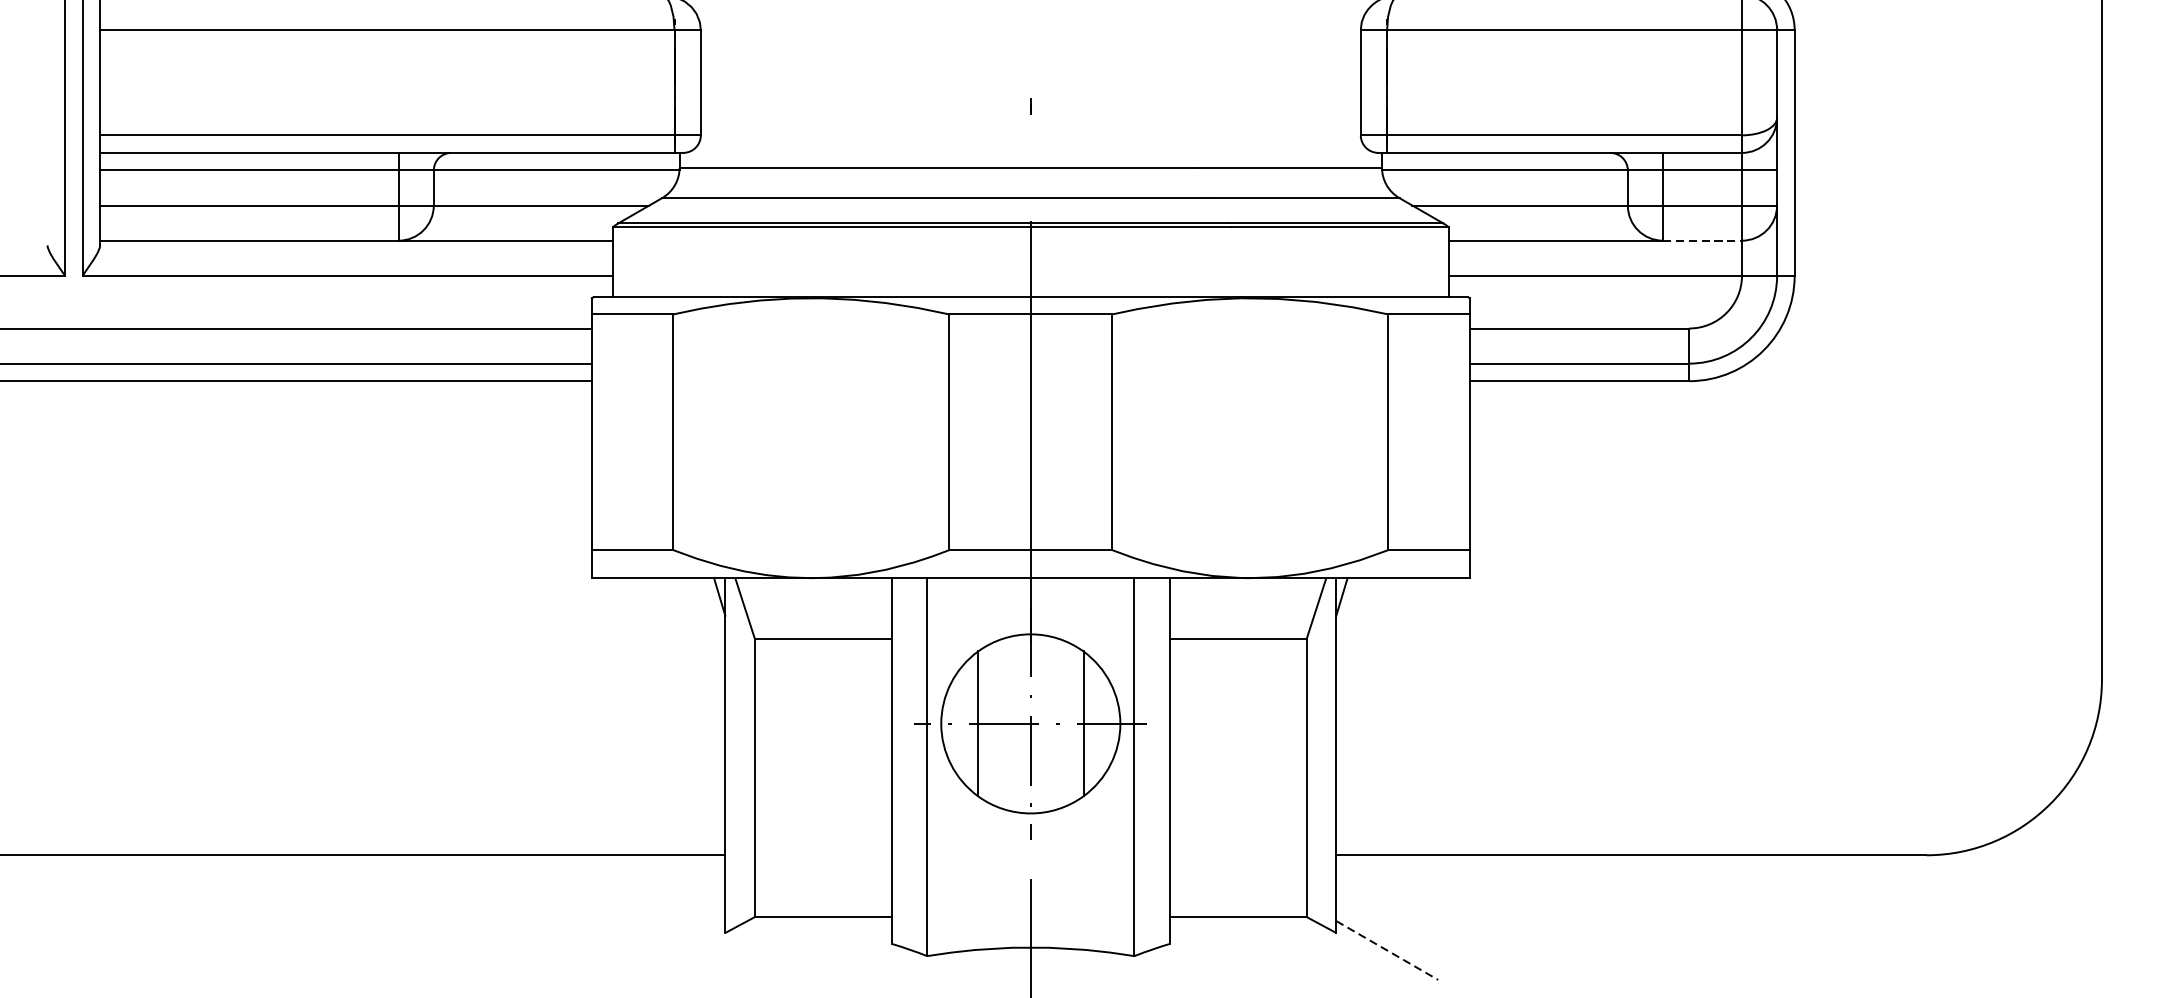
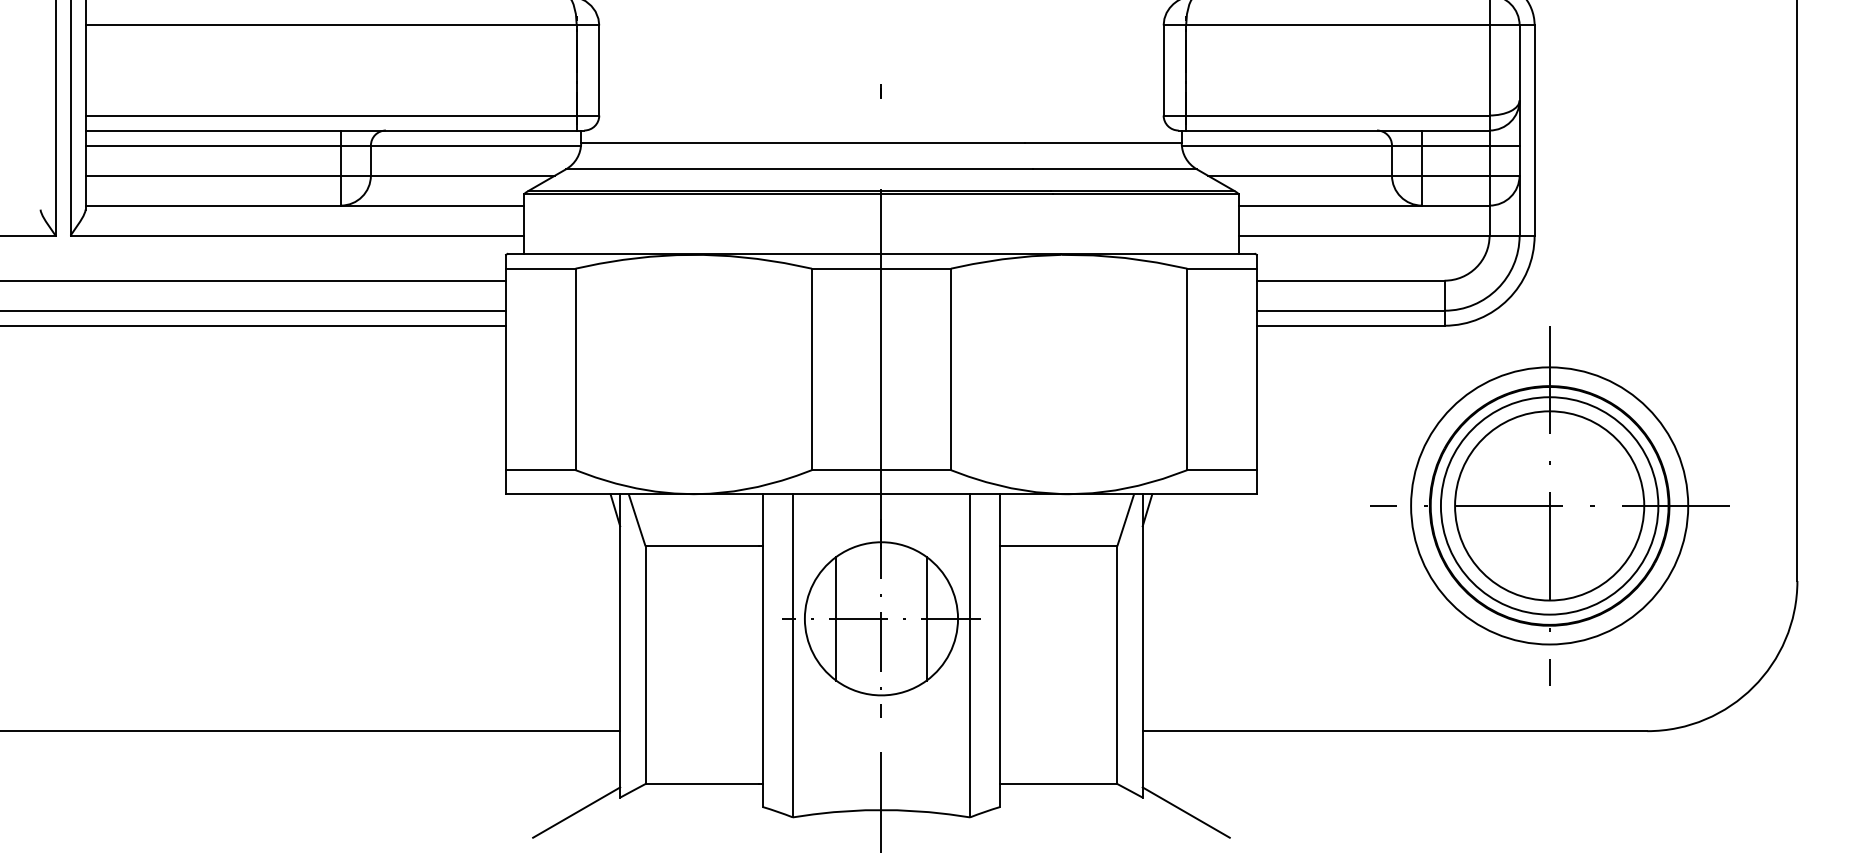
line: (1702, 240) -> (1455, 205), dashed -> solid
part: (1812, 591) -> (1549, 505), added
line: (674, 950) -> (576, 812), added
line: (1387, 950) -> (1186, 812), dashed -> solid

